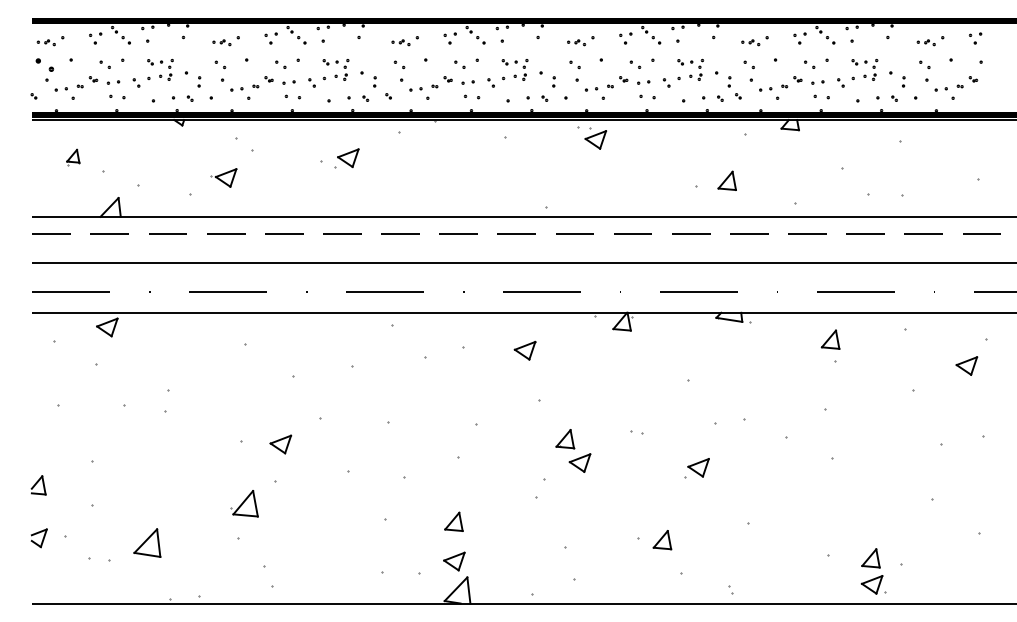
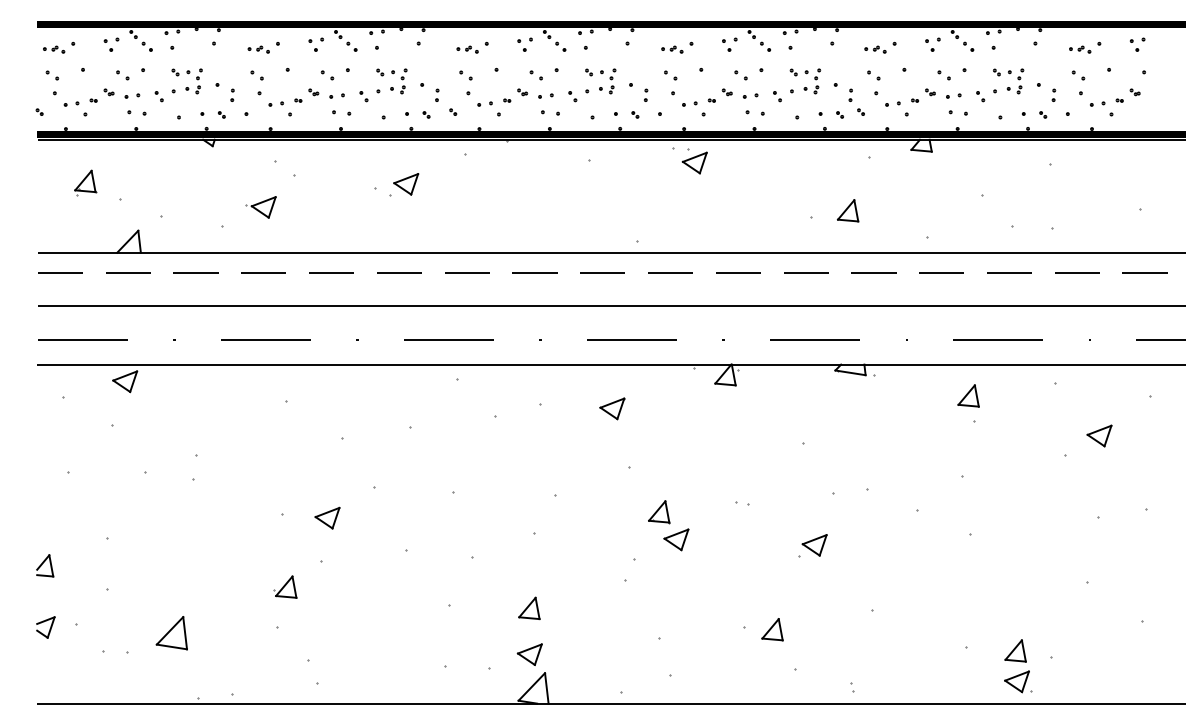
part: (44, 64) -> (51, 75), size x0.62
part: (73, 157) -> (85, 183), size x1.43
part: (966, 365) -> (1099, 435), moved
part: (244, 503) -> (285, 586), size x0.71

